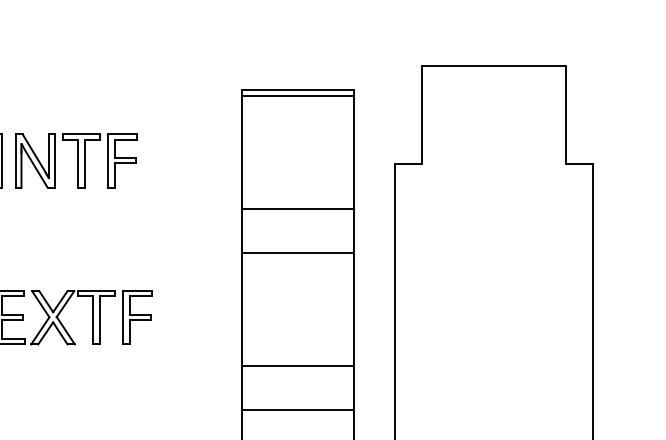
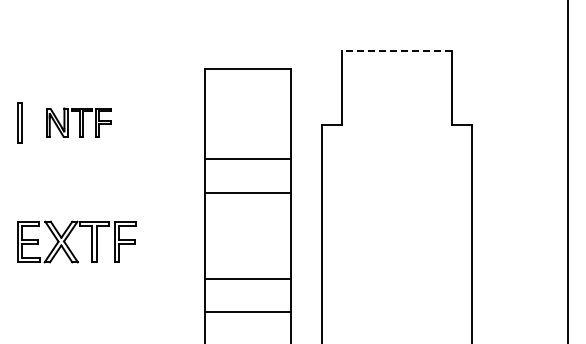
line: (493, 66) -> (396, 50), solid -> dashed
line: (297, 96) -> (247, 73), removed
part: (75, 160) -> (78, 122), size x0.7

